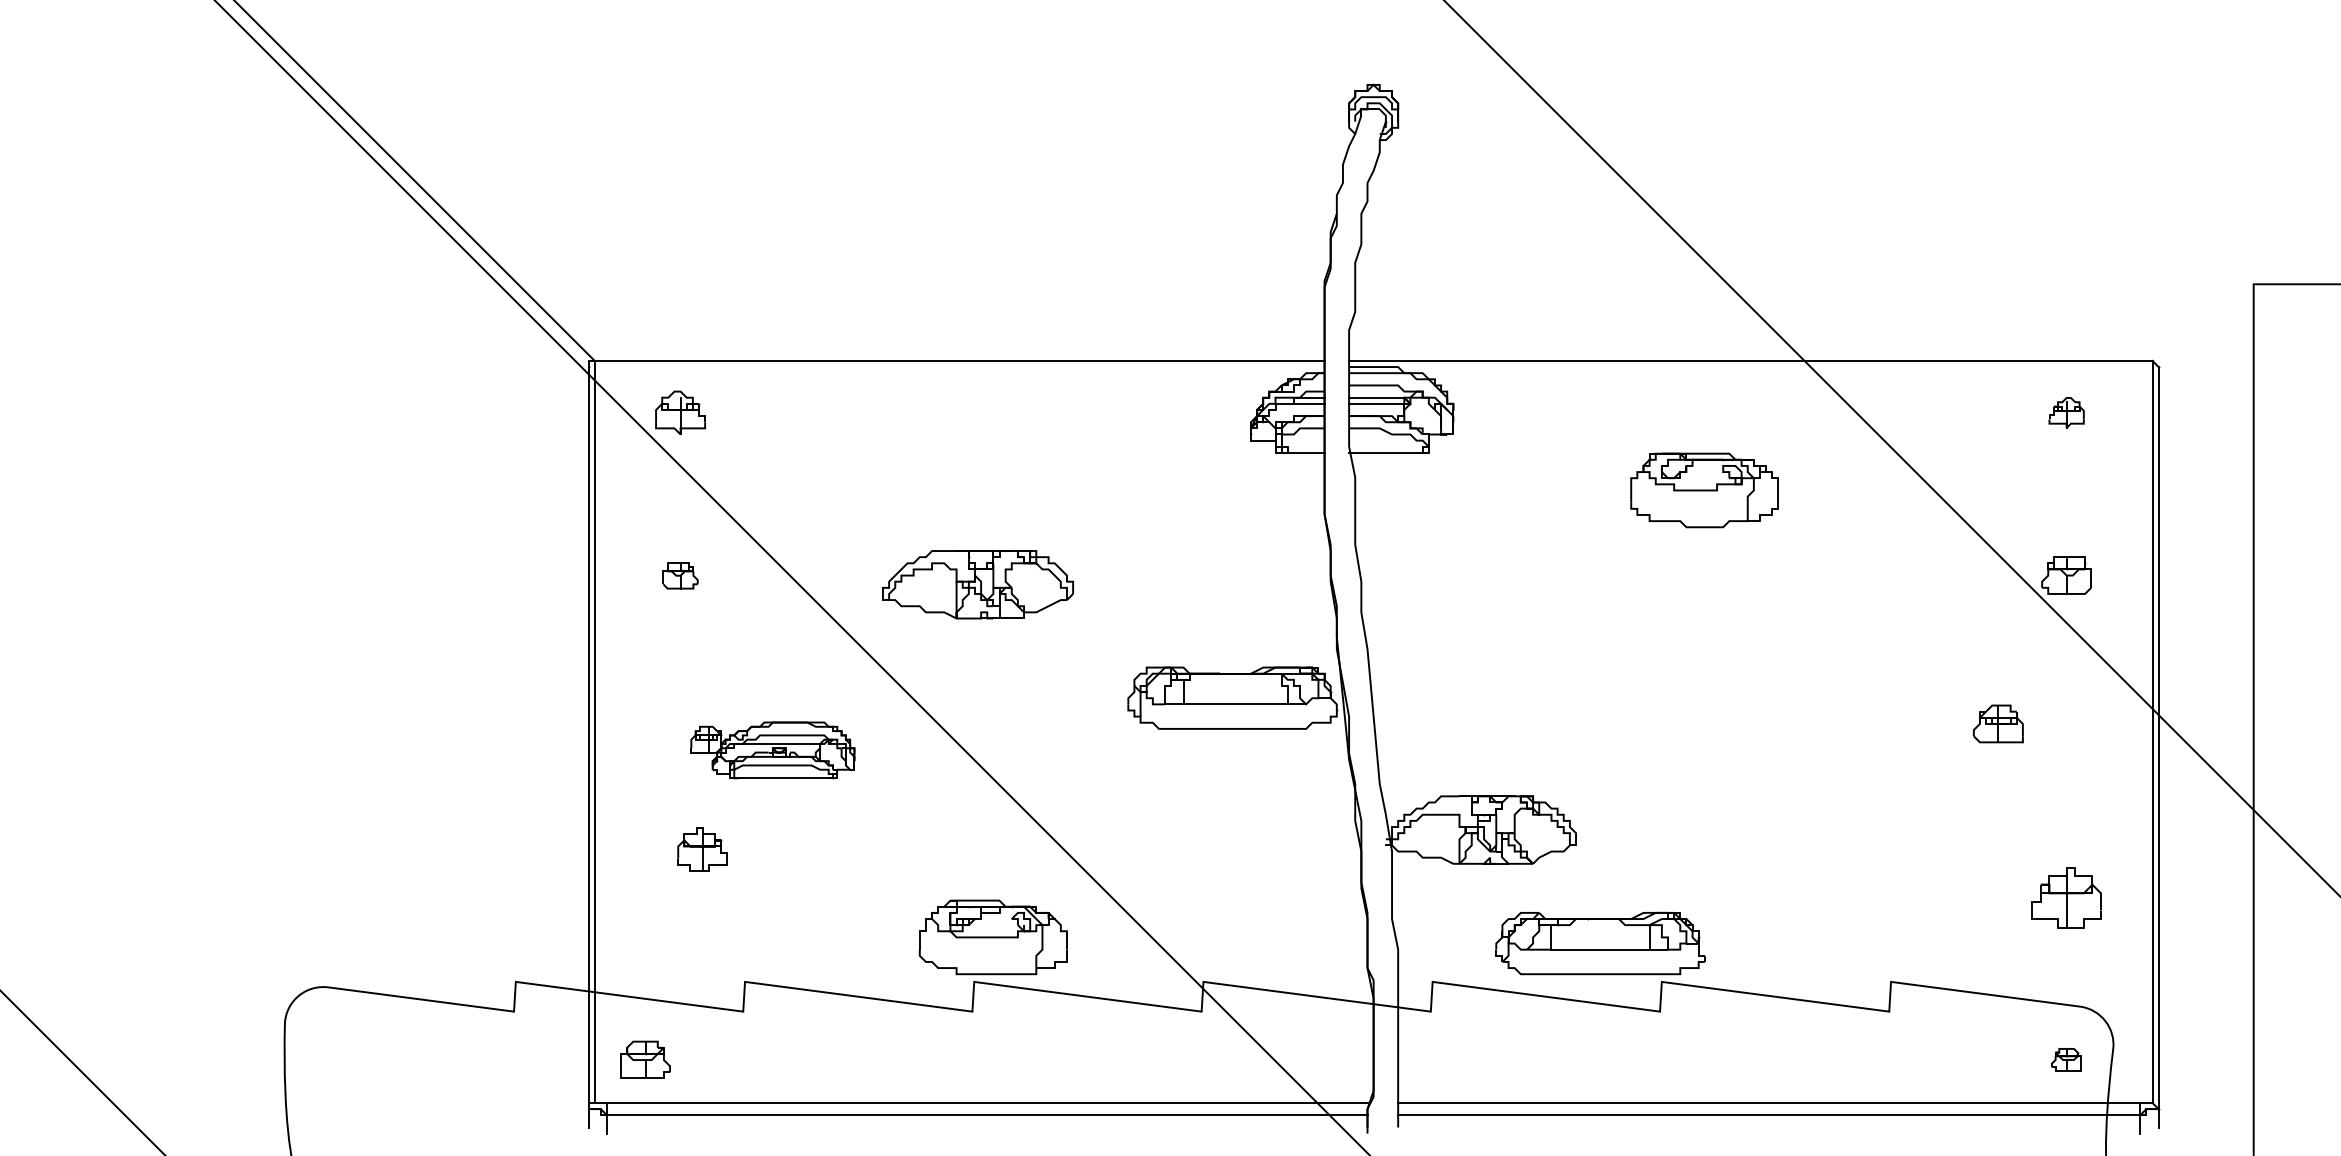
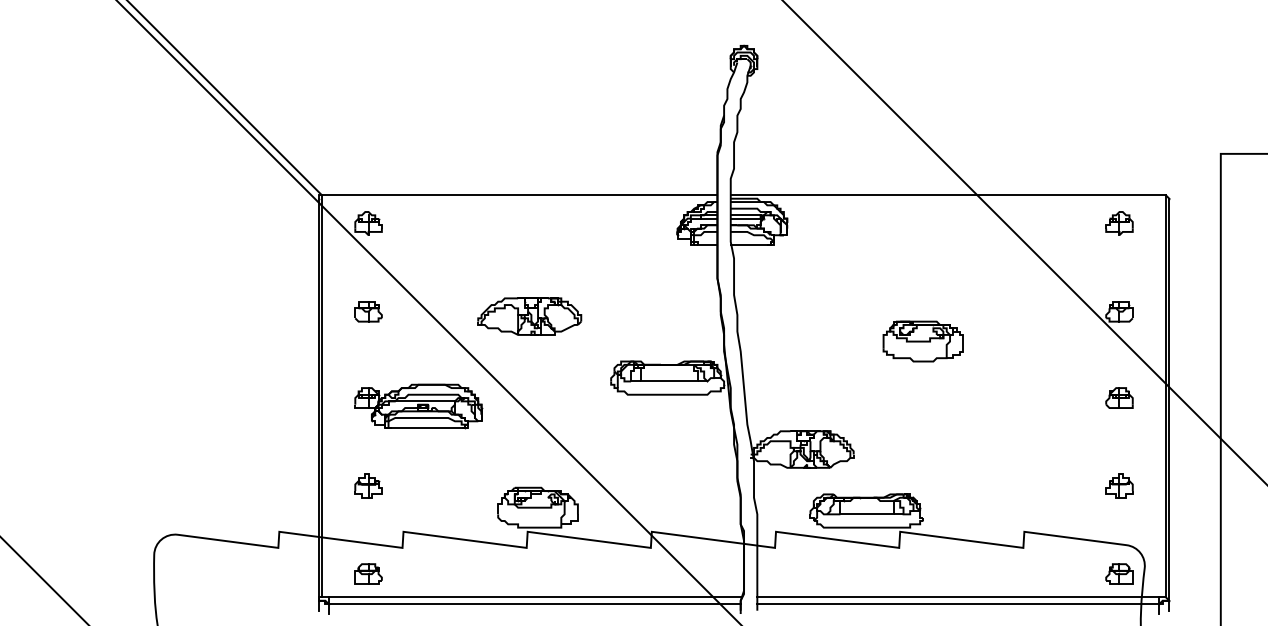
part: (2066, 412) -> (1119, 223), size x1.43
part: (1703, 490) -> (922, 341), moved
part: (680, 575) -> (368, 311), size x1.43
part: (1998, 722) -> (1119, 397), moved
part: (772, 750) -> (418, 406), size x1.43
part: (702, 848) -> (368, 485), moved
part: (2066, 896) -> (1119, 485), size x0.71
part: (645, 1058) -> (368, 573), moved
part: (2066, 1058) -> (1119, 573), size x1.67

